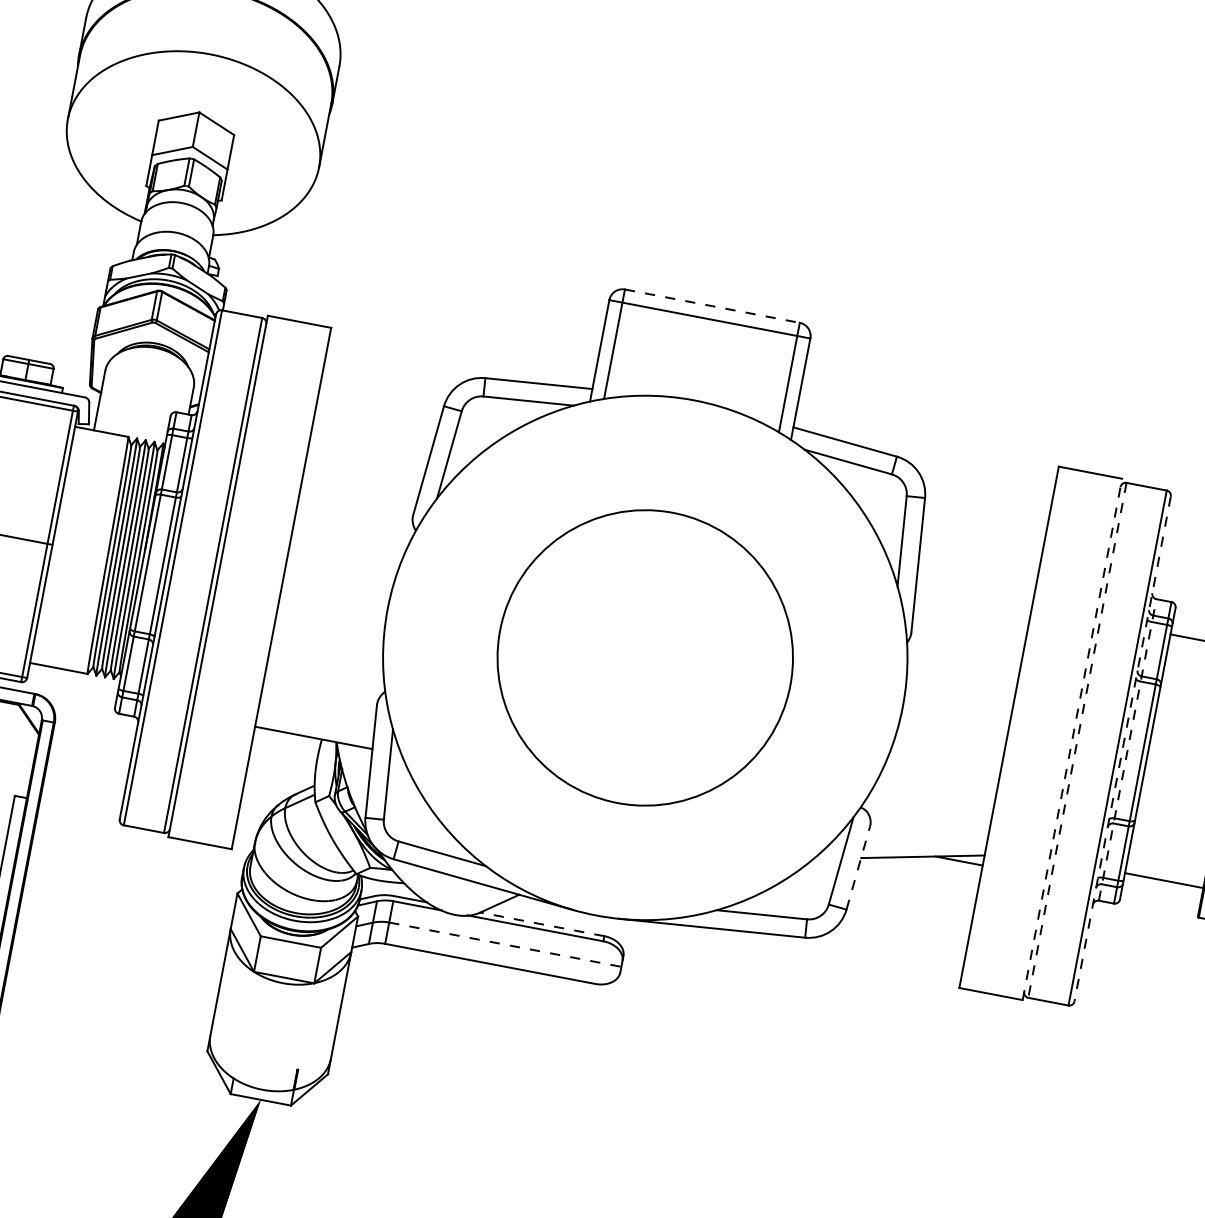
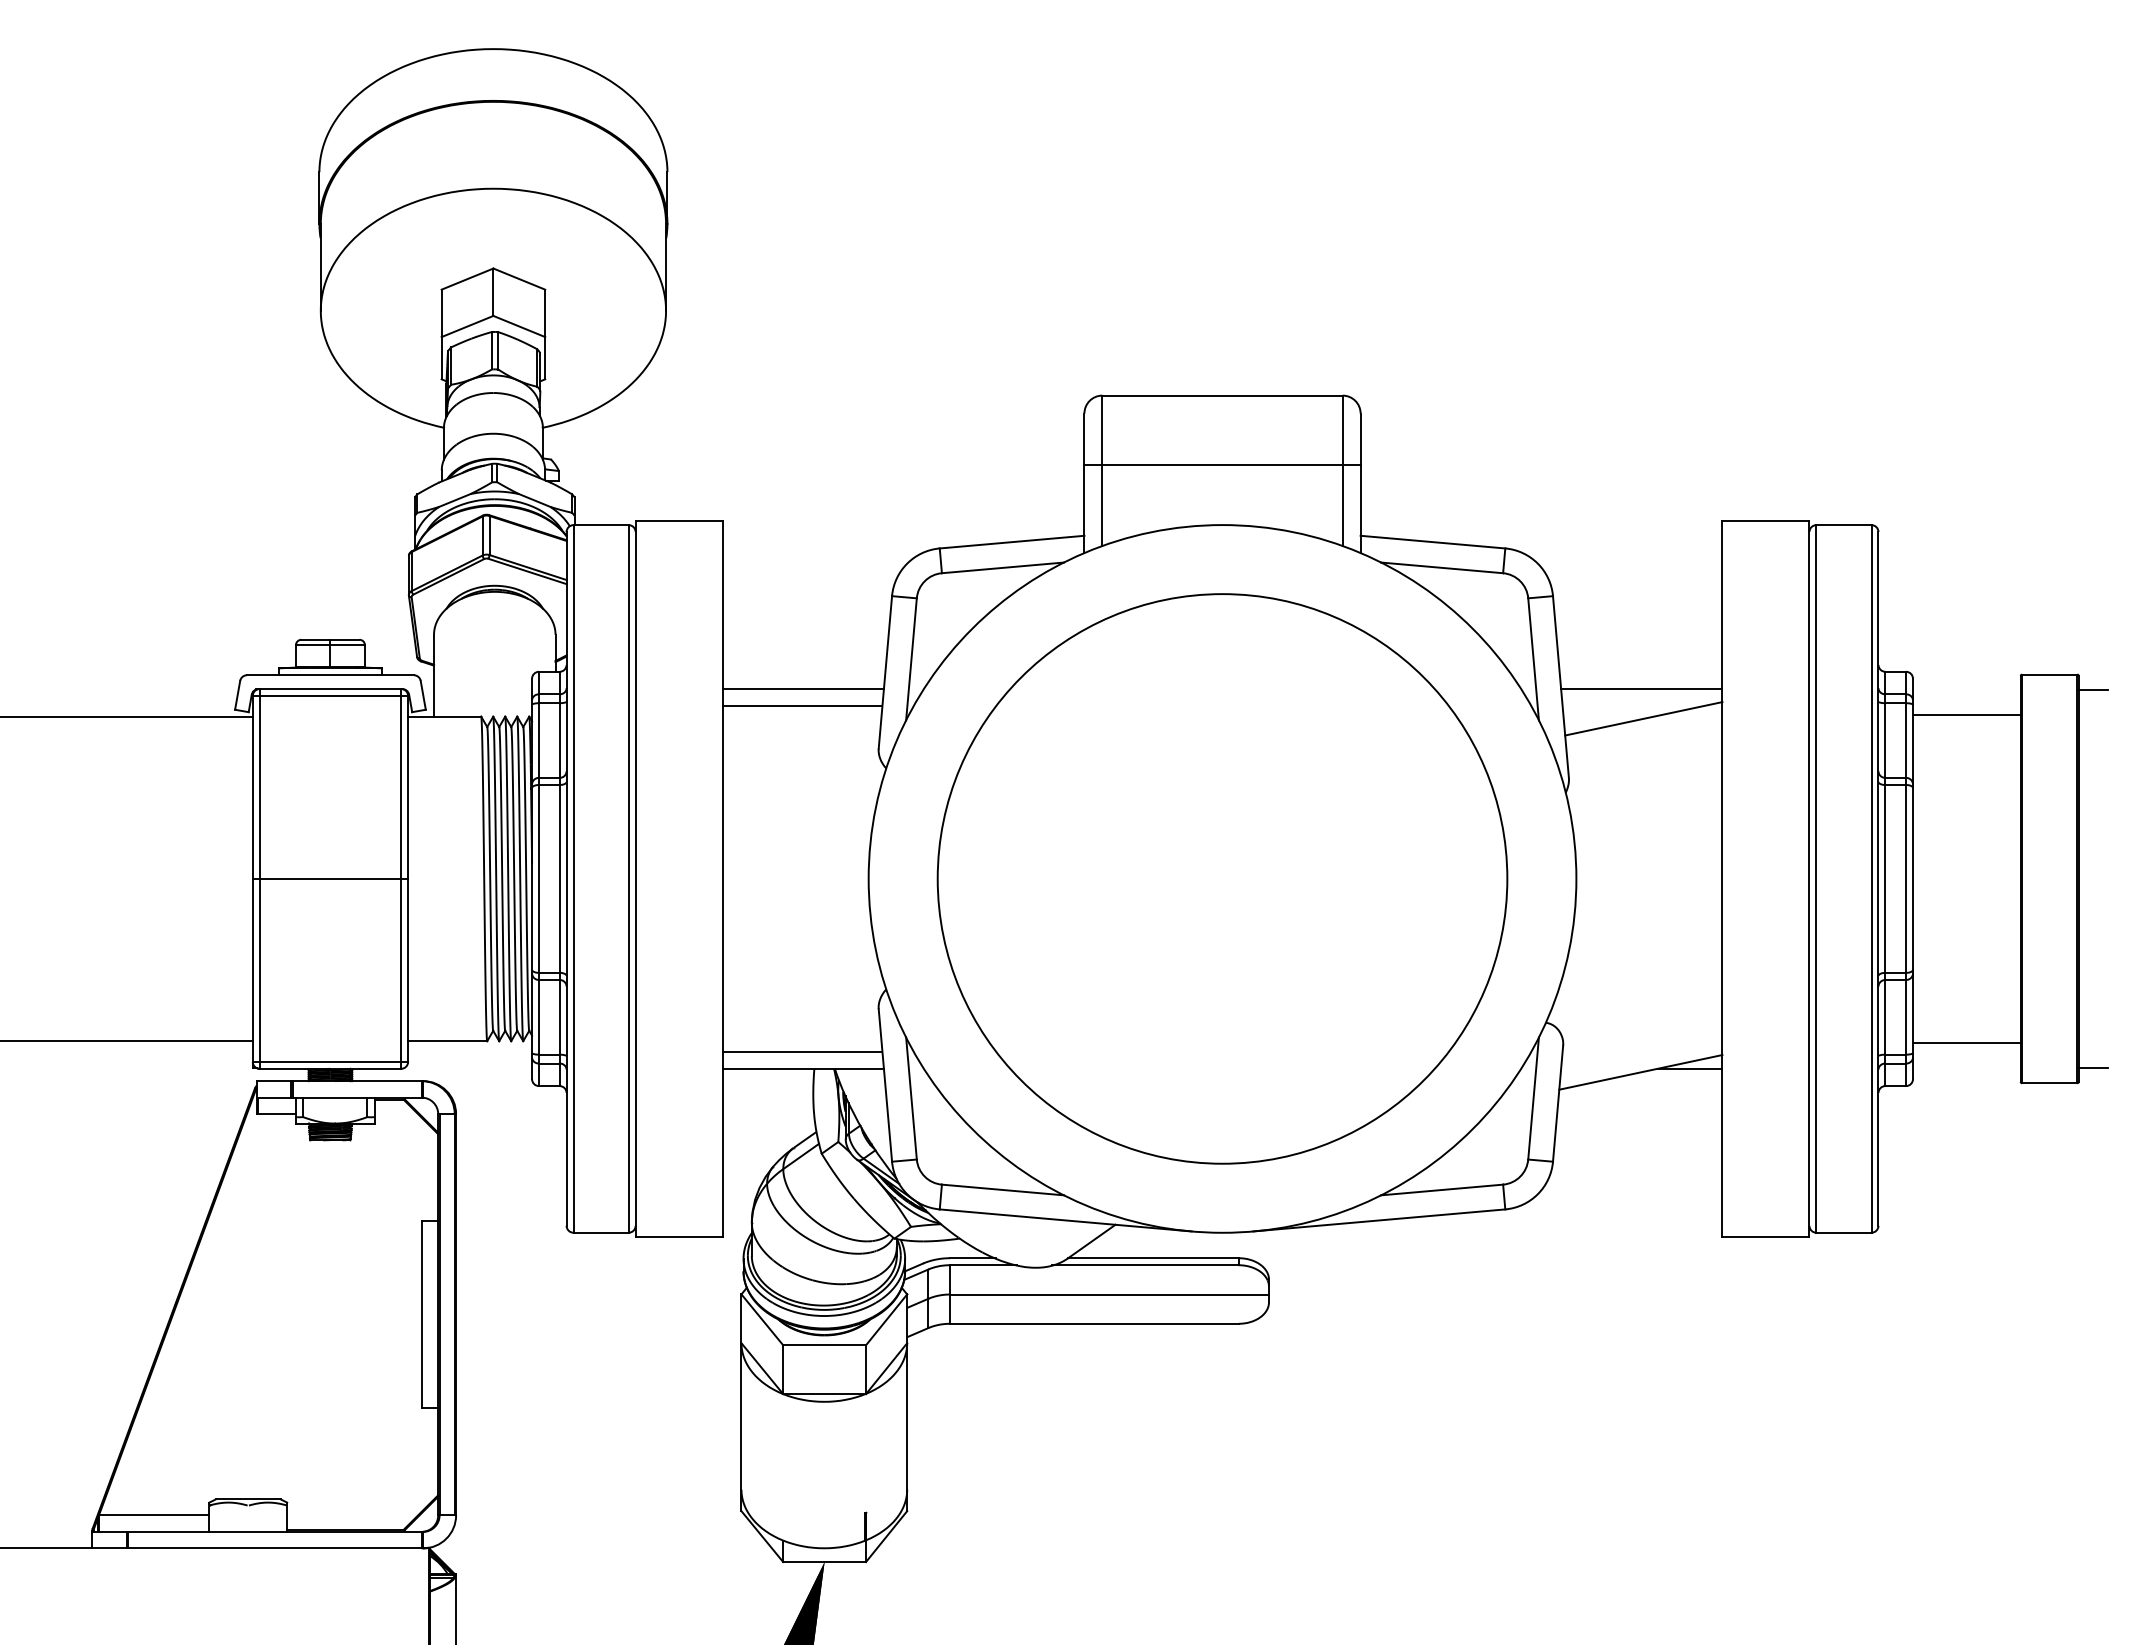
line: (713, 306) -> (1223, 395), dashed -> solid
line: (709, 319) -> (1222, 464), moved
line: (365, 461) -> (802, 689), added
line: (363, 474) -> (802, 706), added
line: (976, 578) -> (1641, 689), added
line: (973, 599) -> (1643, 718), added
circle: (645, 657) -> (1222, 878), size x1.43
line: (315, 725) -> (802, 1051), added
line: (1072, 739) -> (1809, 878), dashed -> solid
line: (1077, 740) -> (1816, 878), dashed -> solid
line: (1122, 748) -> (1878, 878), dashed -> solid
line: (1127, 749) -> (1885, 878), dashed -> solid
line: (858, 868) -> (1558, 1103), dashed -> solid
line: (541, 924) -> (1152, 1258), dashed -> solid
line: (505, 944) -> (1109, 1294), dashed -> solid

